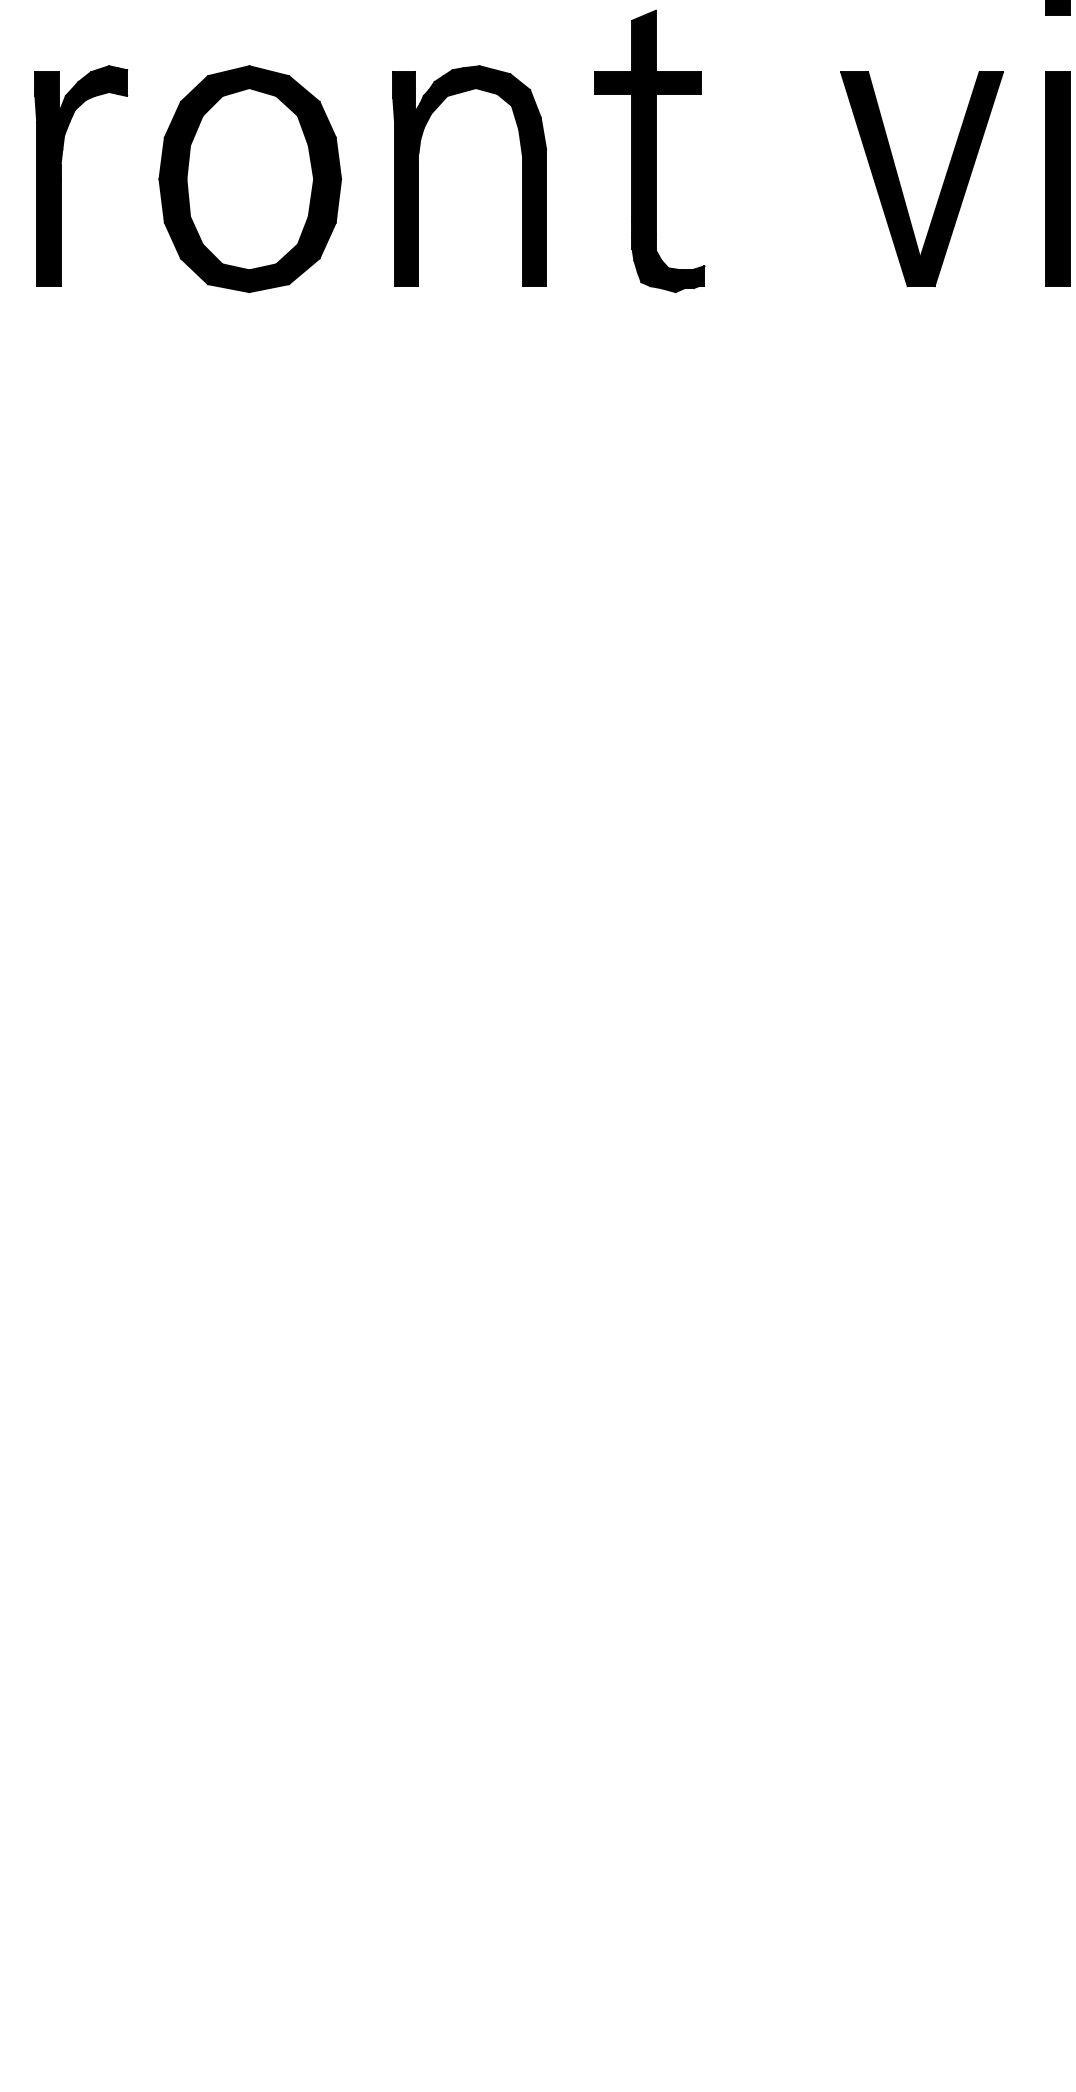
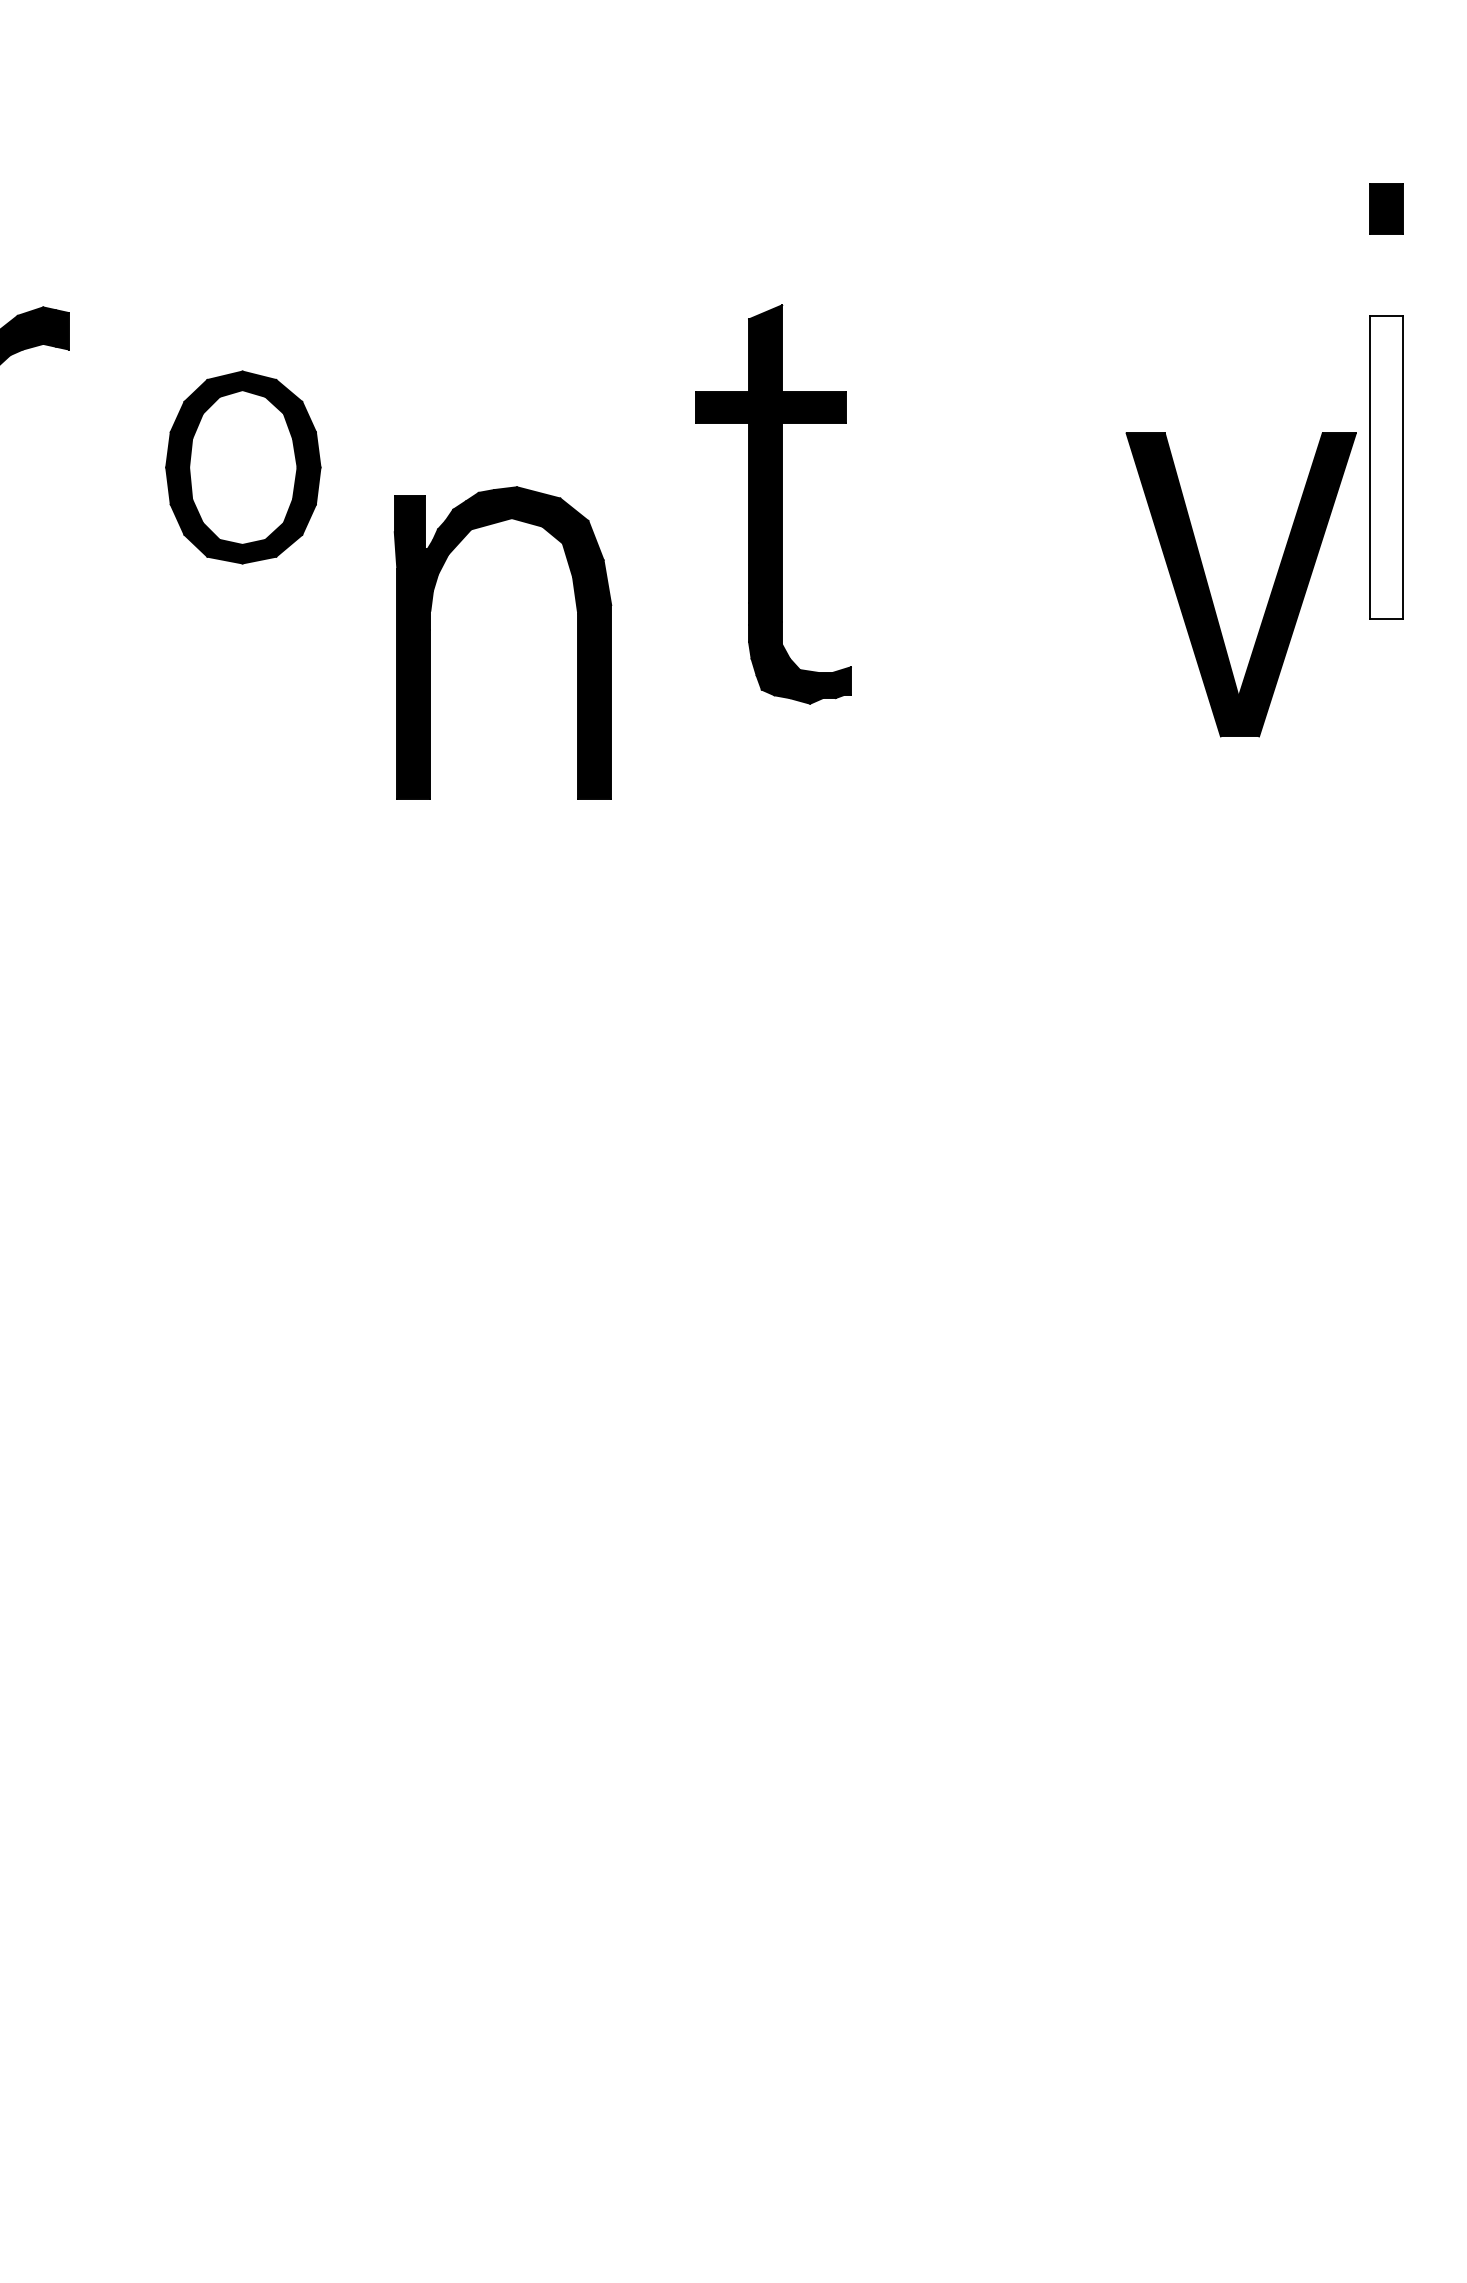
part: (649, 151) -> (773, 504), moved
part: (418, 175) -> (430, 641), moved
part: (250, 179) -> (243, 467), size x0.6
fill: (1057, 179) -> (1386, 467), removed
part: (900, 183) -> (1210, 590), moved

